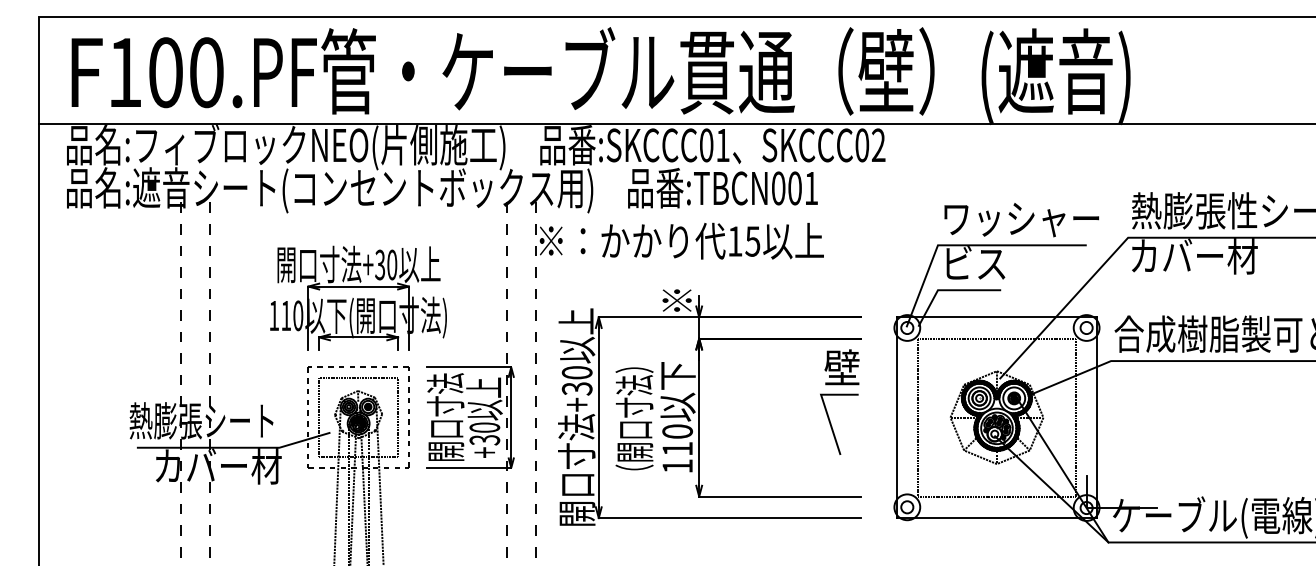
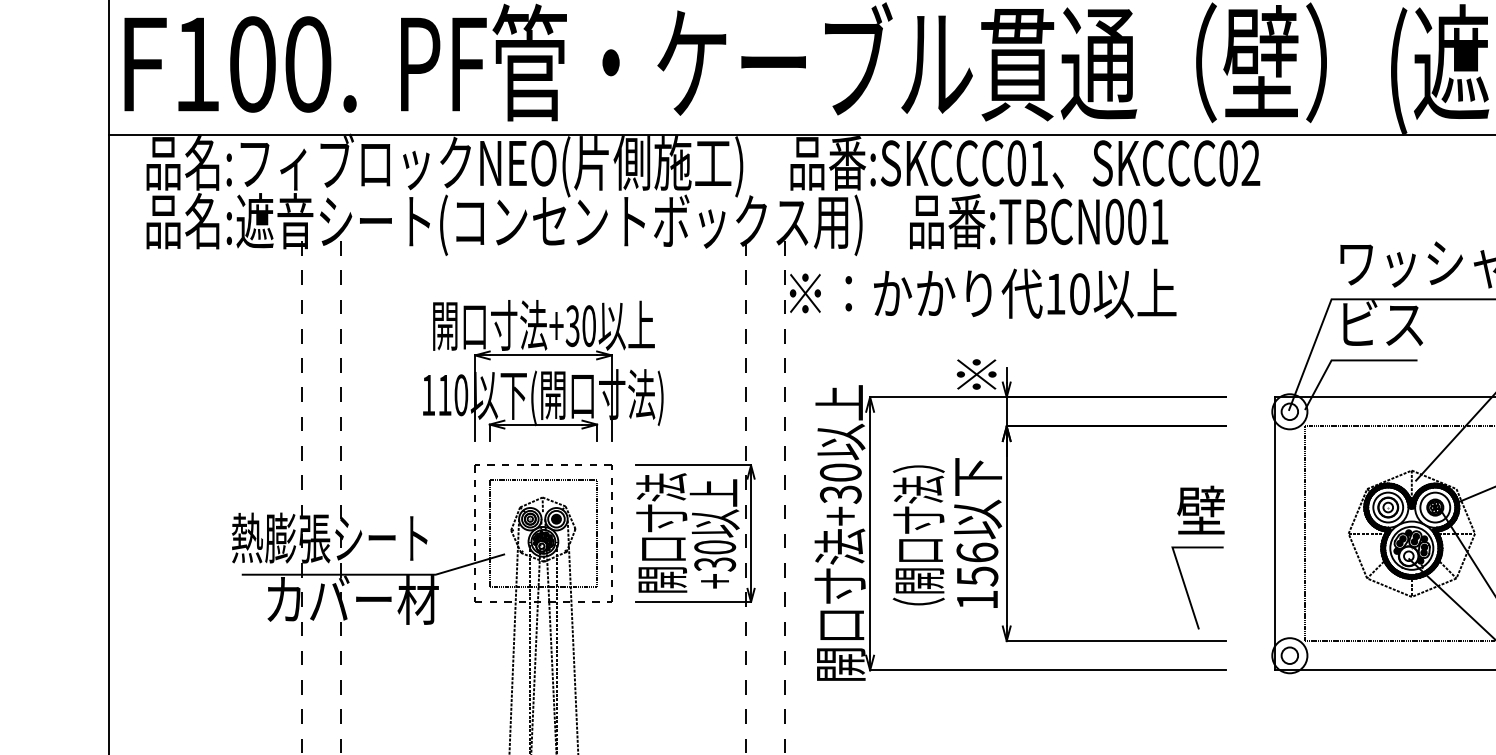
text: (156, 72) -> (239, 64), moved
text: (752, 241) -> (1079, 294), 15 -> 10
part: (839, 401) -> (1197, 556), moved
text: (677, 440) -> (977, 564), 110 -> 156

